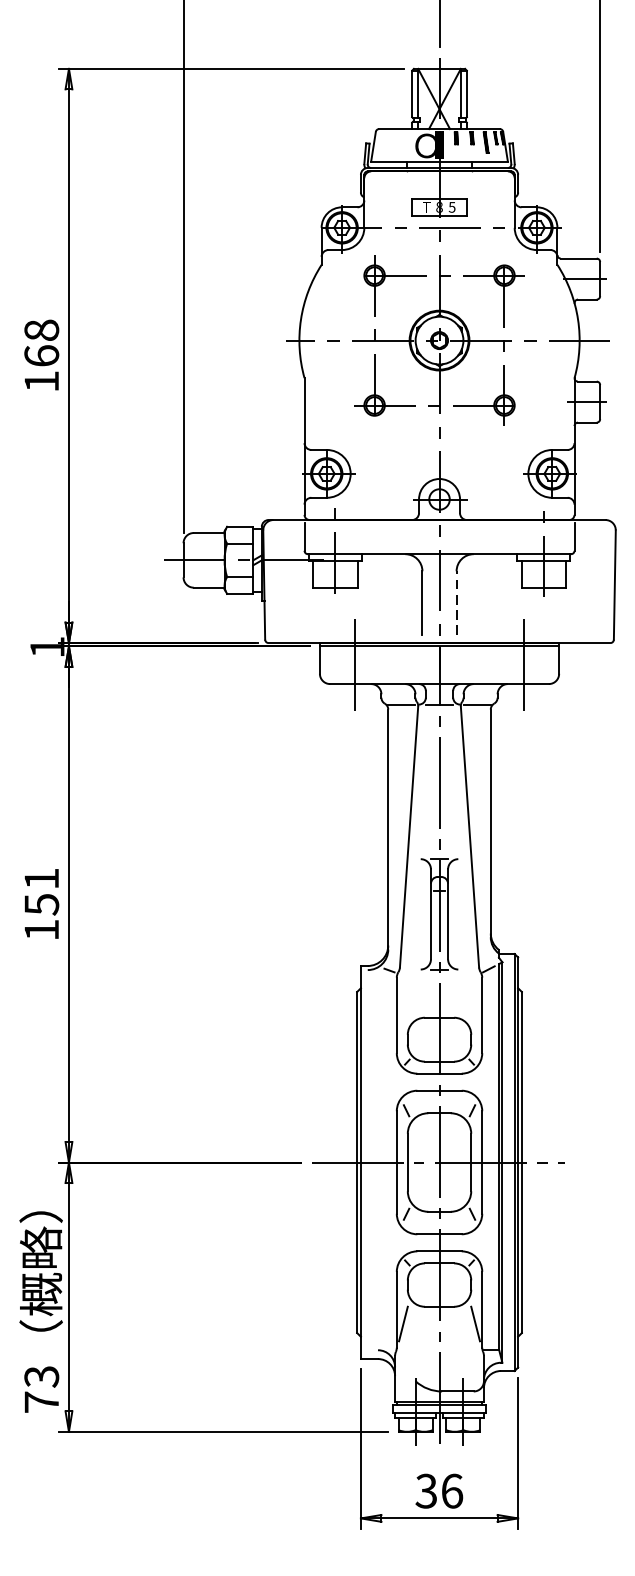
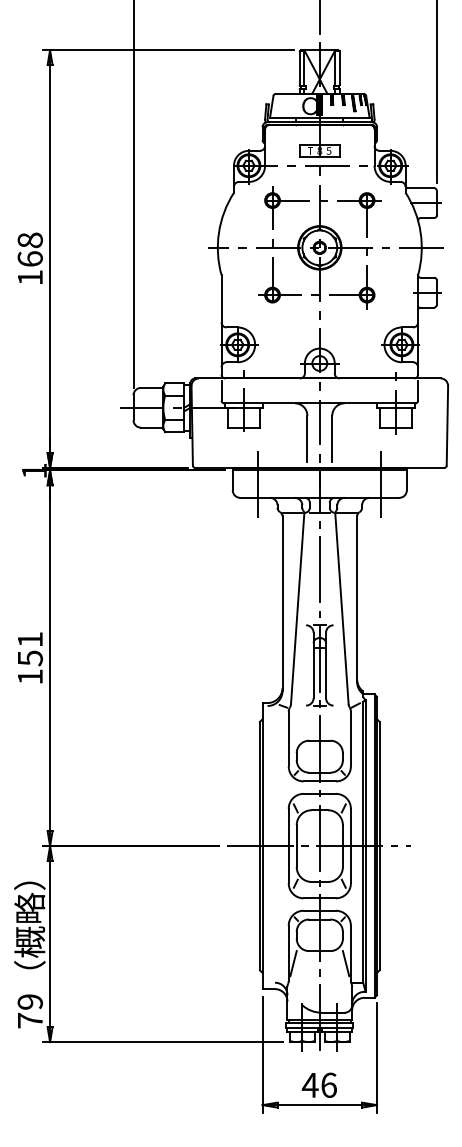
line: (456, 602) -> (332, 438), dashed -> solid
text: (40, 1377) -> (29, 1002), 73 -> 79
text: (425, 1490) -> (309, 1084), 36 -> 46

